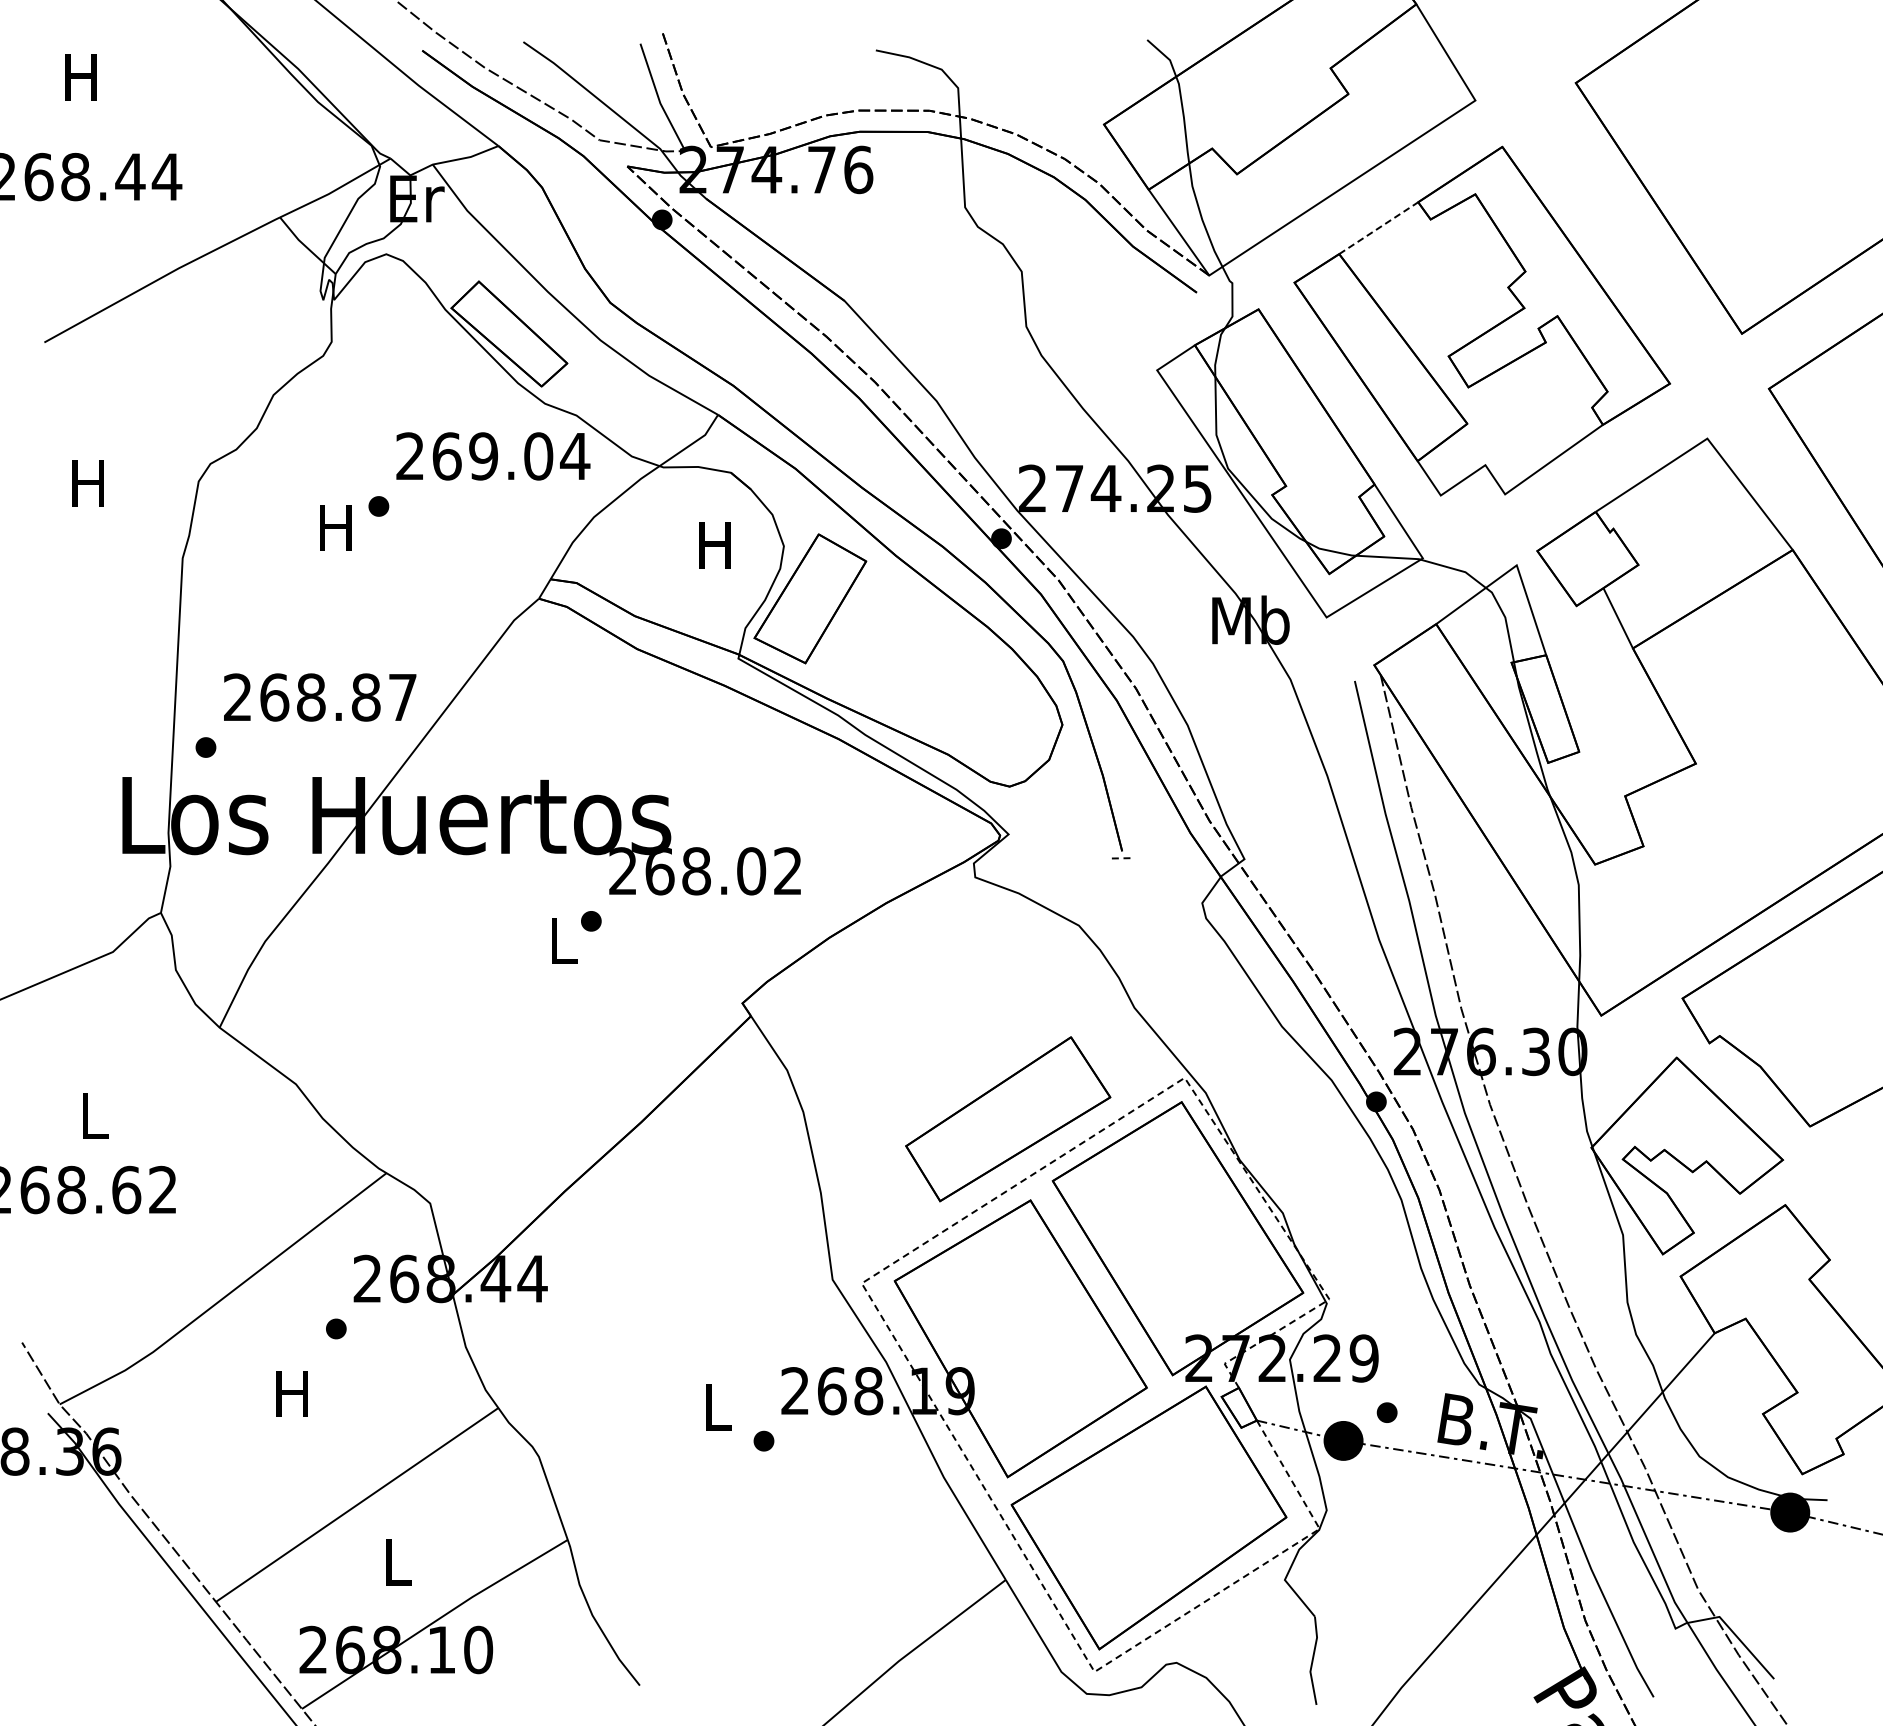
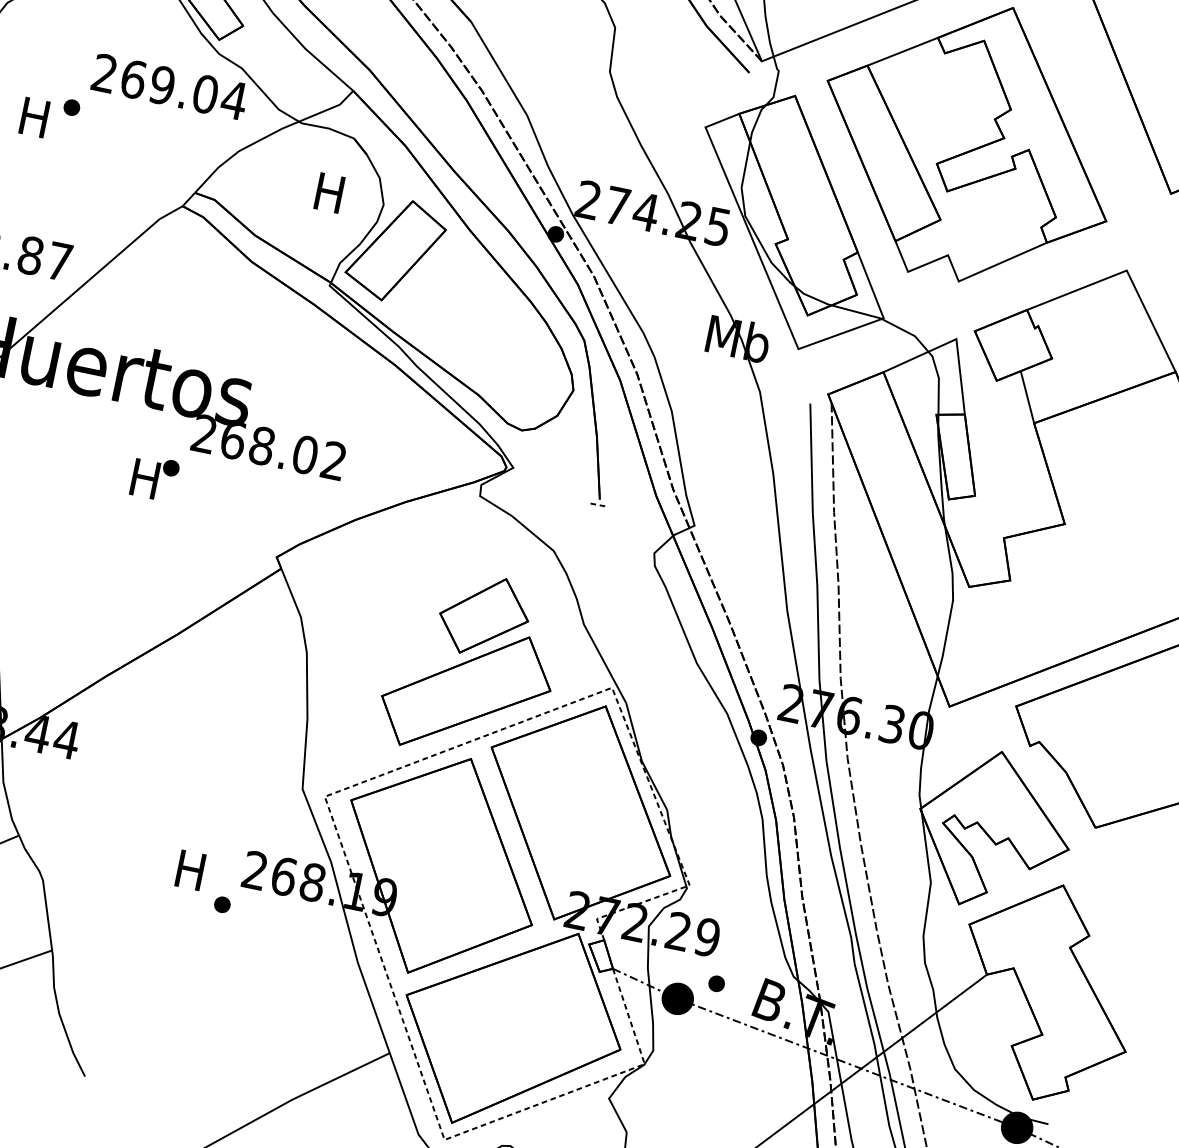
line: (1379, 227) -> (903, 51), dashed -> solid
text: (561, 940) -> (144, 478), L -> H
part: (1010, 1022) -> (484, 615), added
text: (715, 1407) -> (189, 870), L -> H

